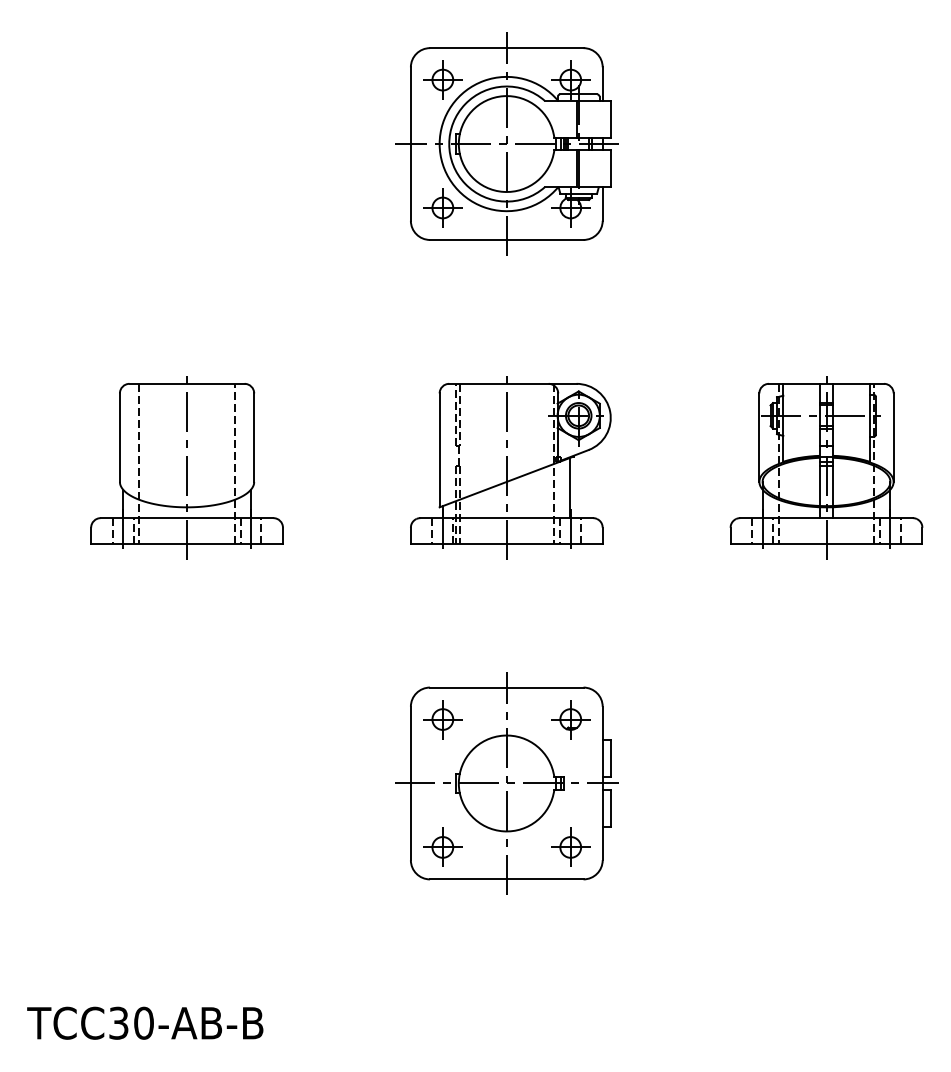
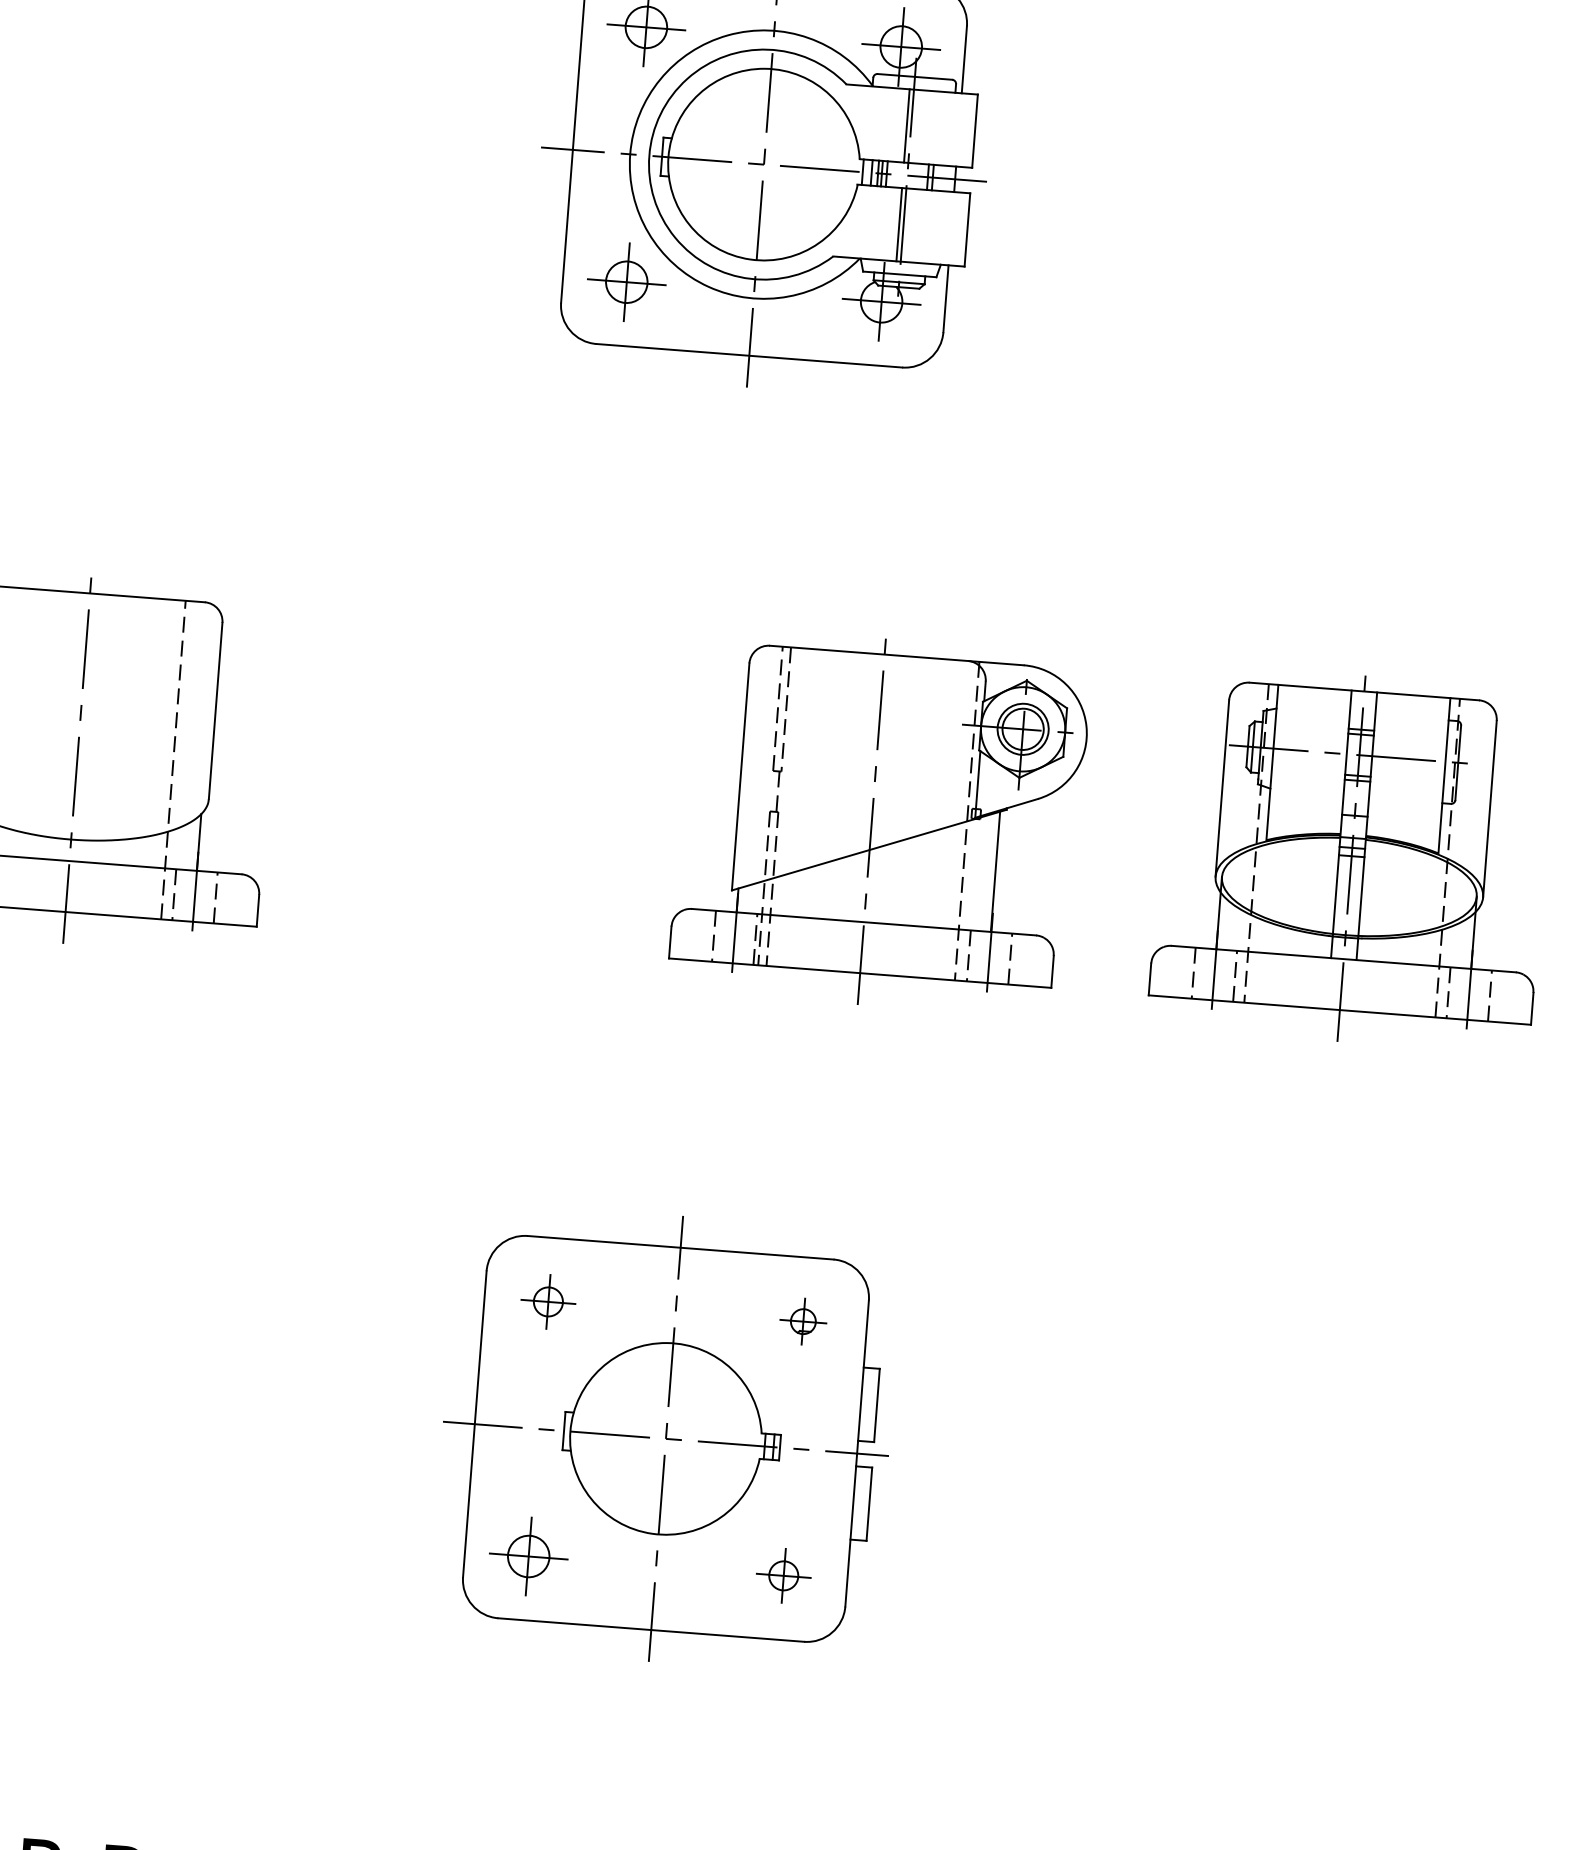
part: (510, 467) -> (879, 821), moved
part: (442, 719) -> (547, 1301), size x0.7
part: (570, 719) -> (802, 1321), size x0.6
part: (570, 846) -> (783, 1574), size x0.7

